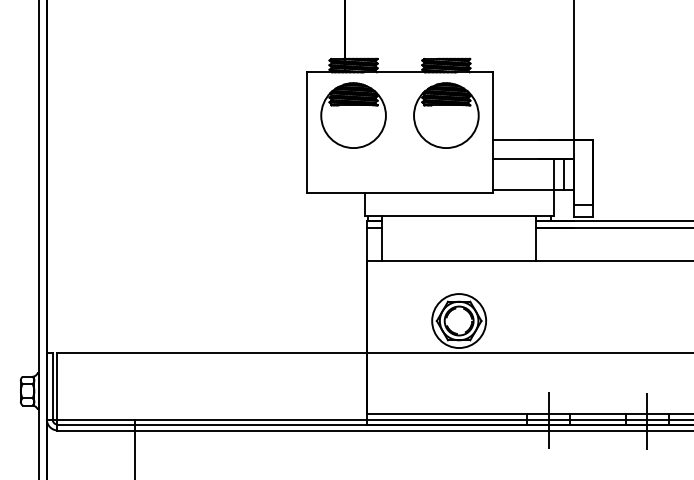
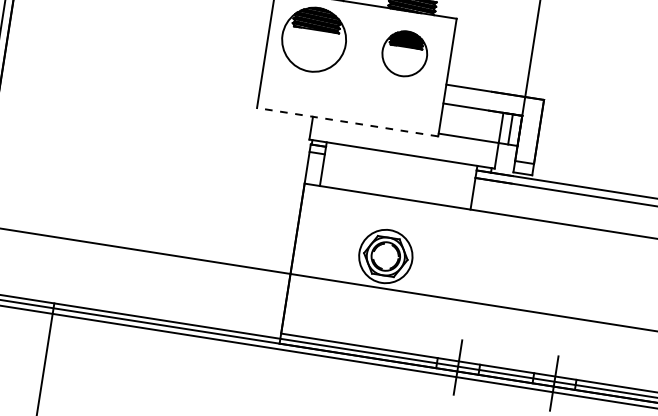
part: (446, 115) -> (404, 53), size x0.7
line: (399, 192) -> (347, 121), solid -> dashed

